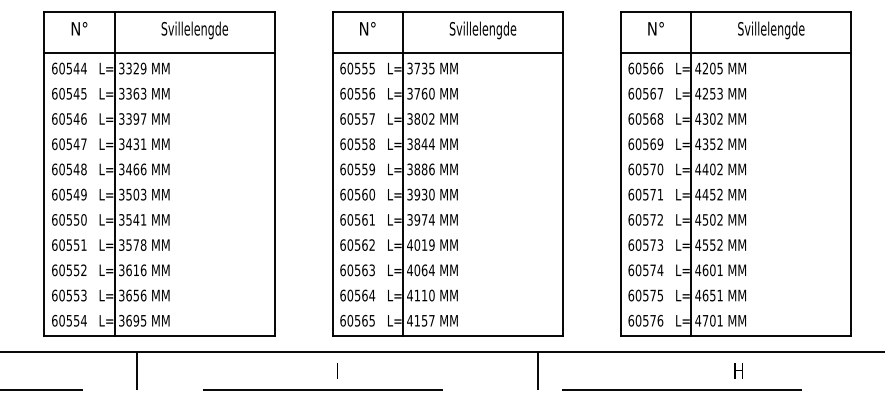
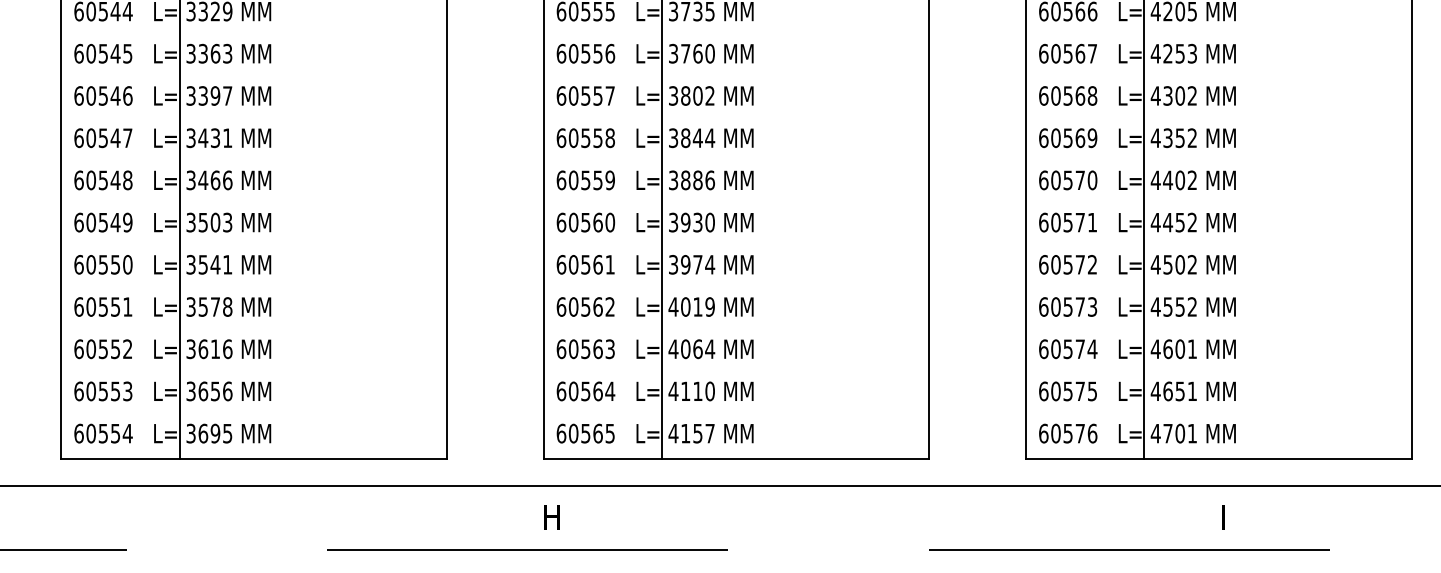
line: (136, 370) -> (215, 516), removed
text: (337, 370) -> (552, 516), I -> H
line: (538, 370) -> (888, 516), removed
text: (738, 370) -> (1223, 516), H -> I

